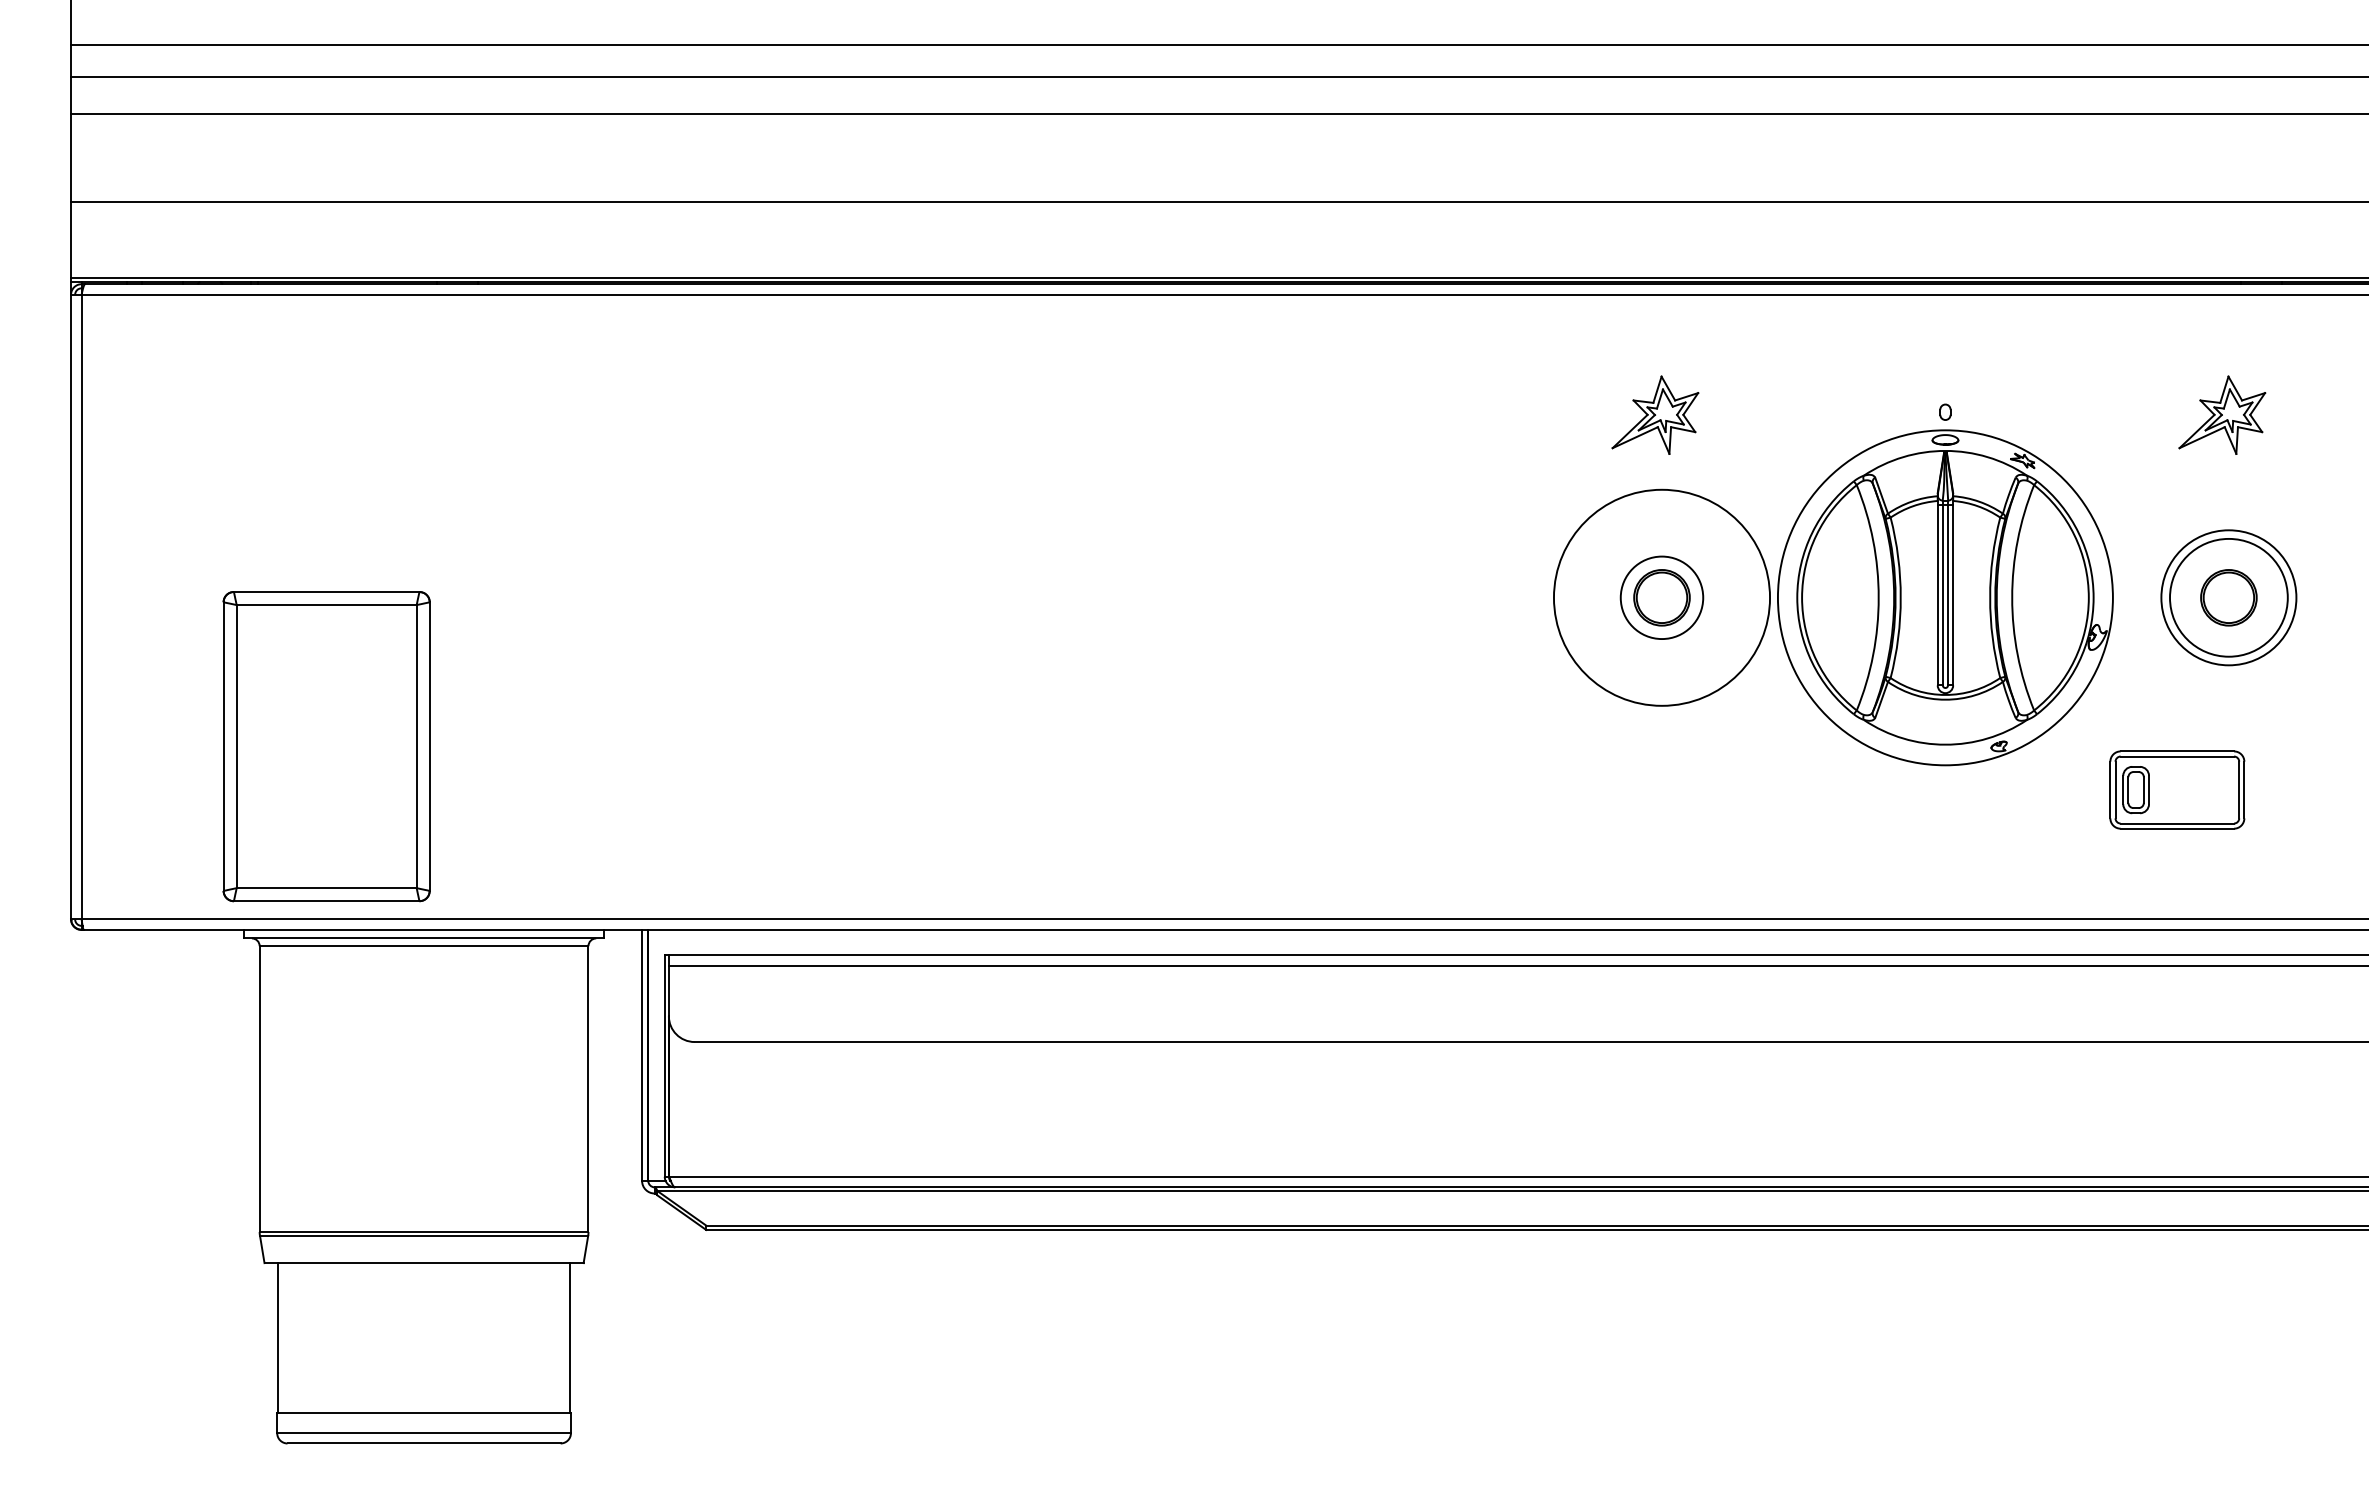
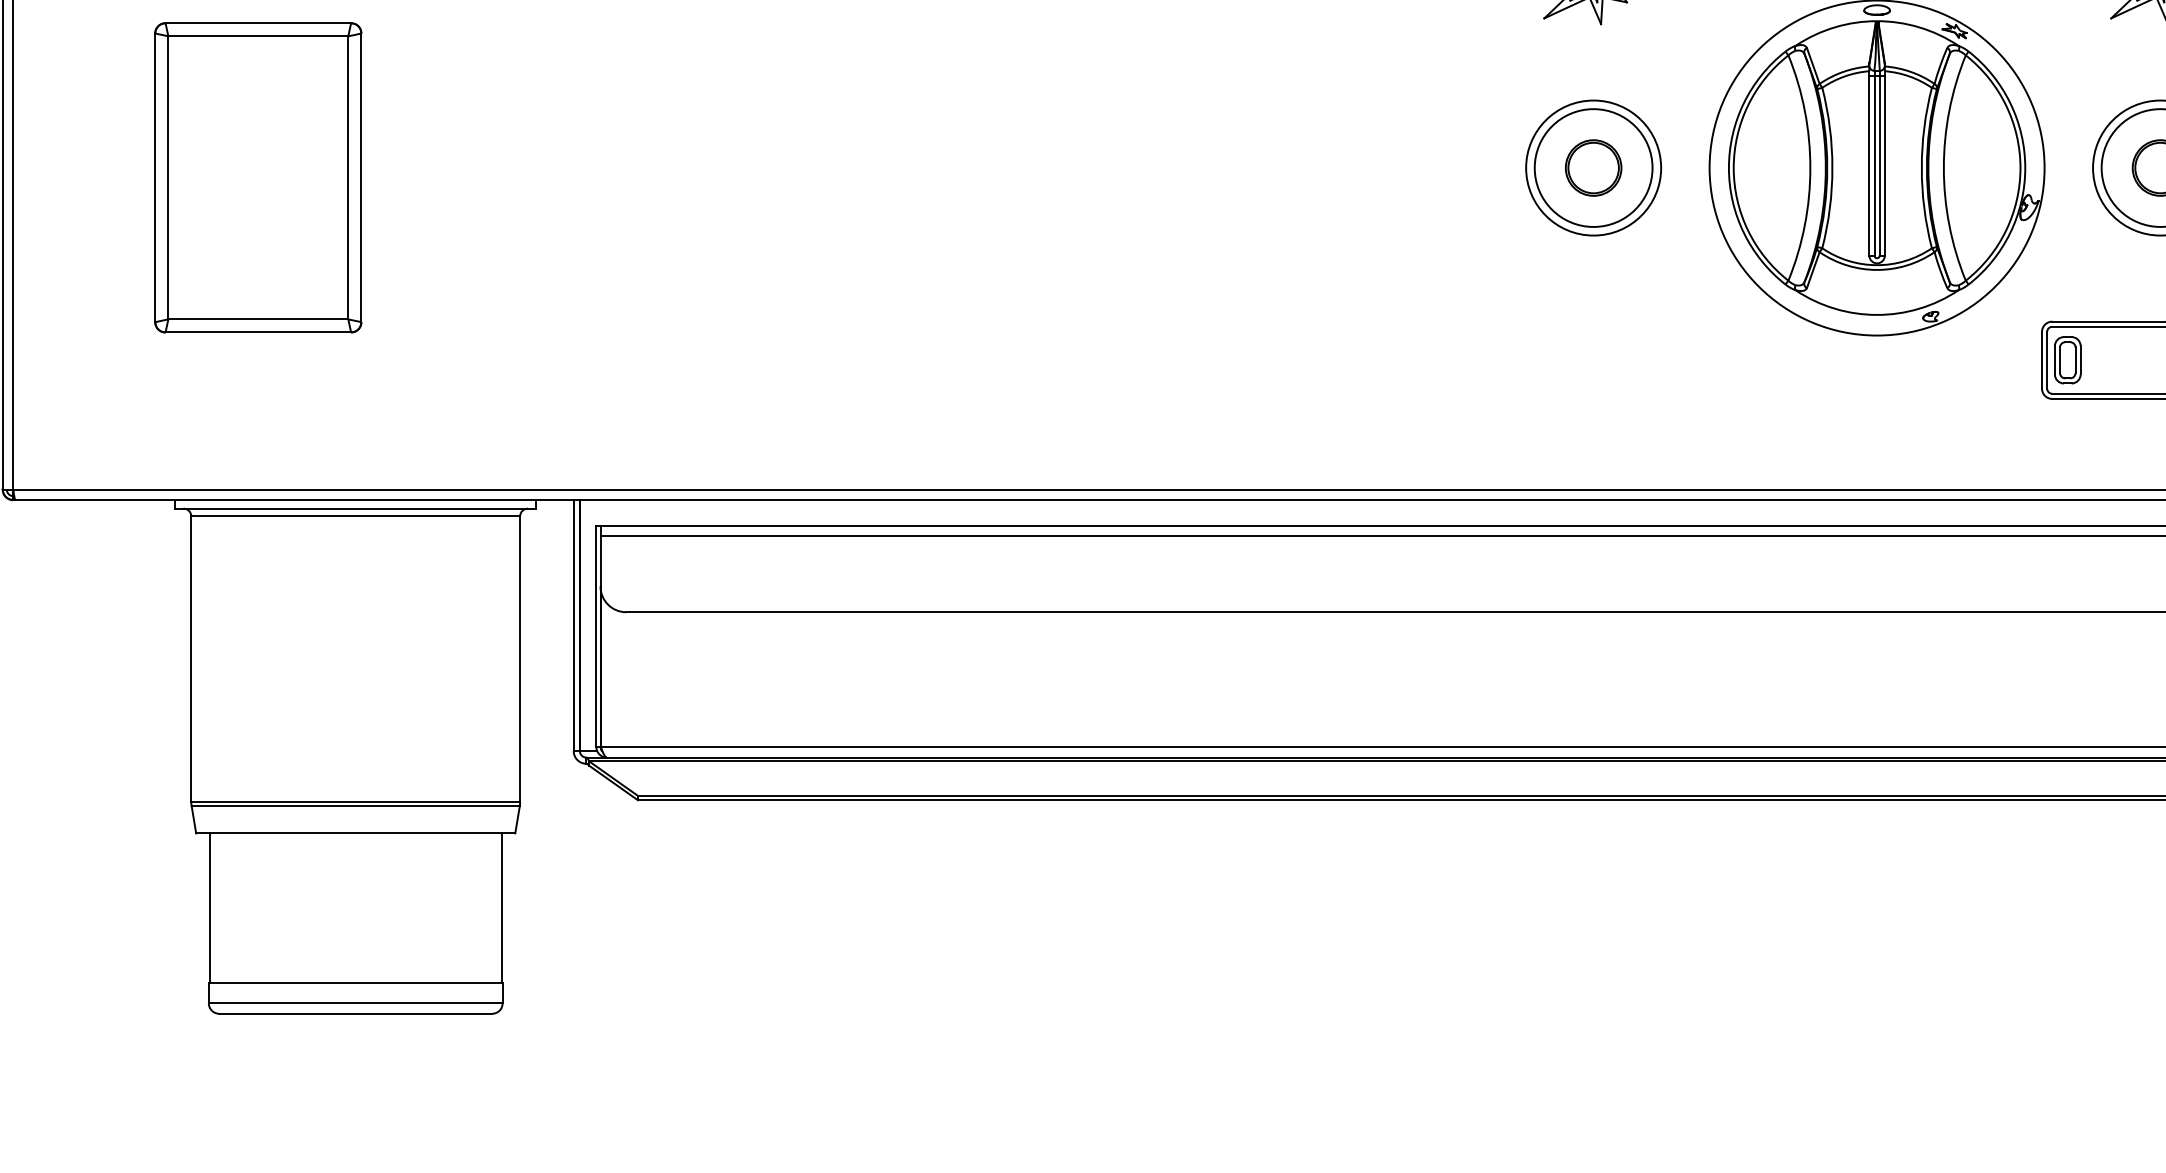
circle: (1661, 597) -> (1593, 167), size x0.62
circle: (1661, 597) -> (1593, 167), size x1.43
part: (326, 746) -> (258, 177), moved

